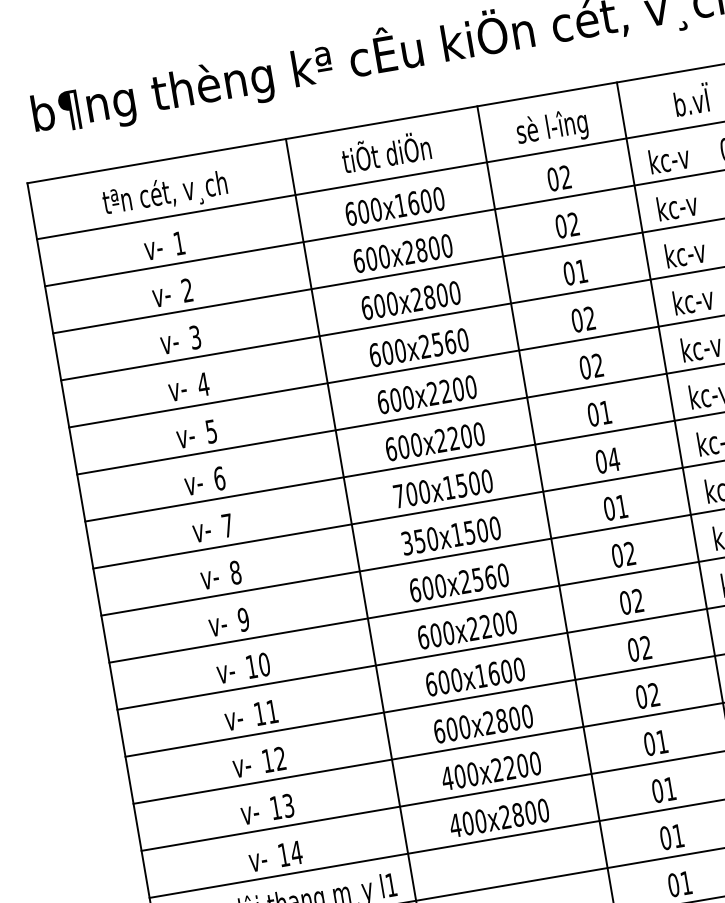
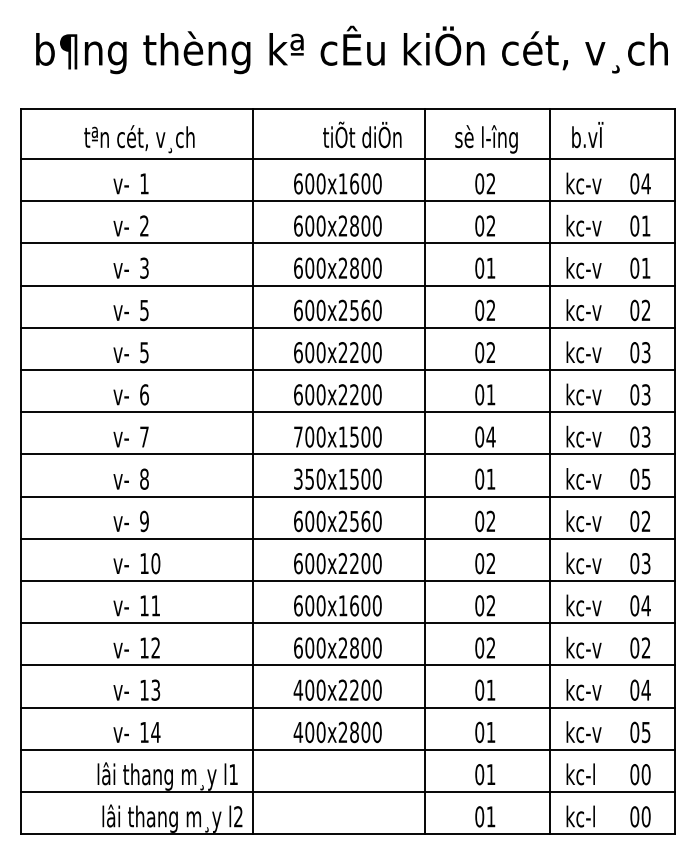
text: (691, 100) -> (587, 135), moved
text: (386, 151) -> (362, 134), moved
text: (203, 384) -> (144, 310), 4 -> 5

